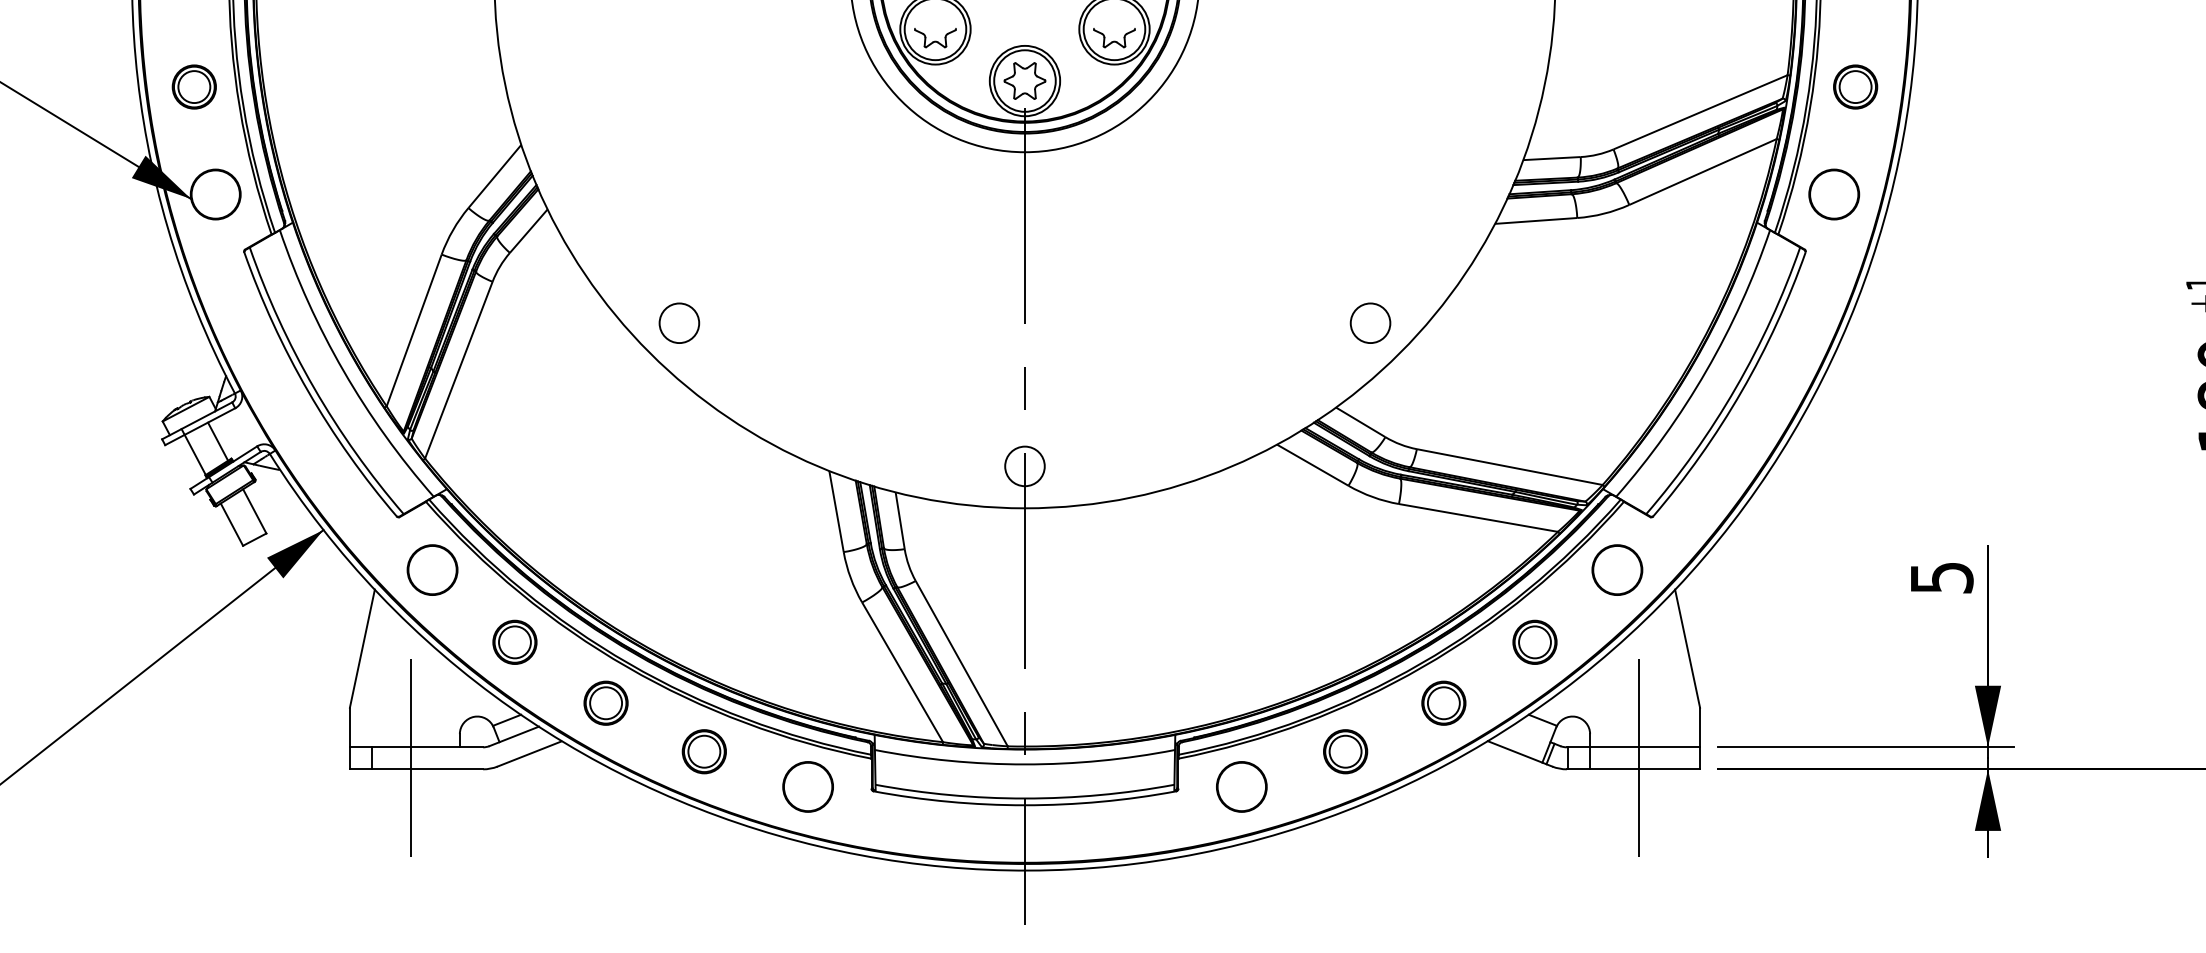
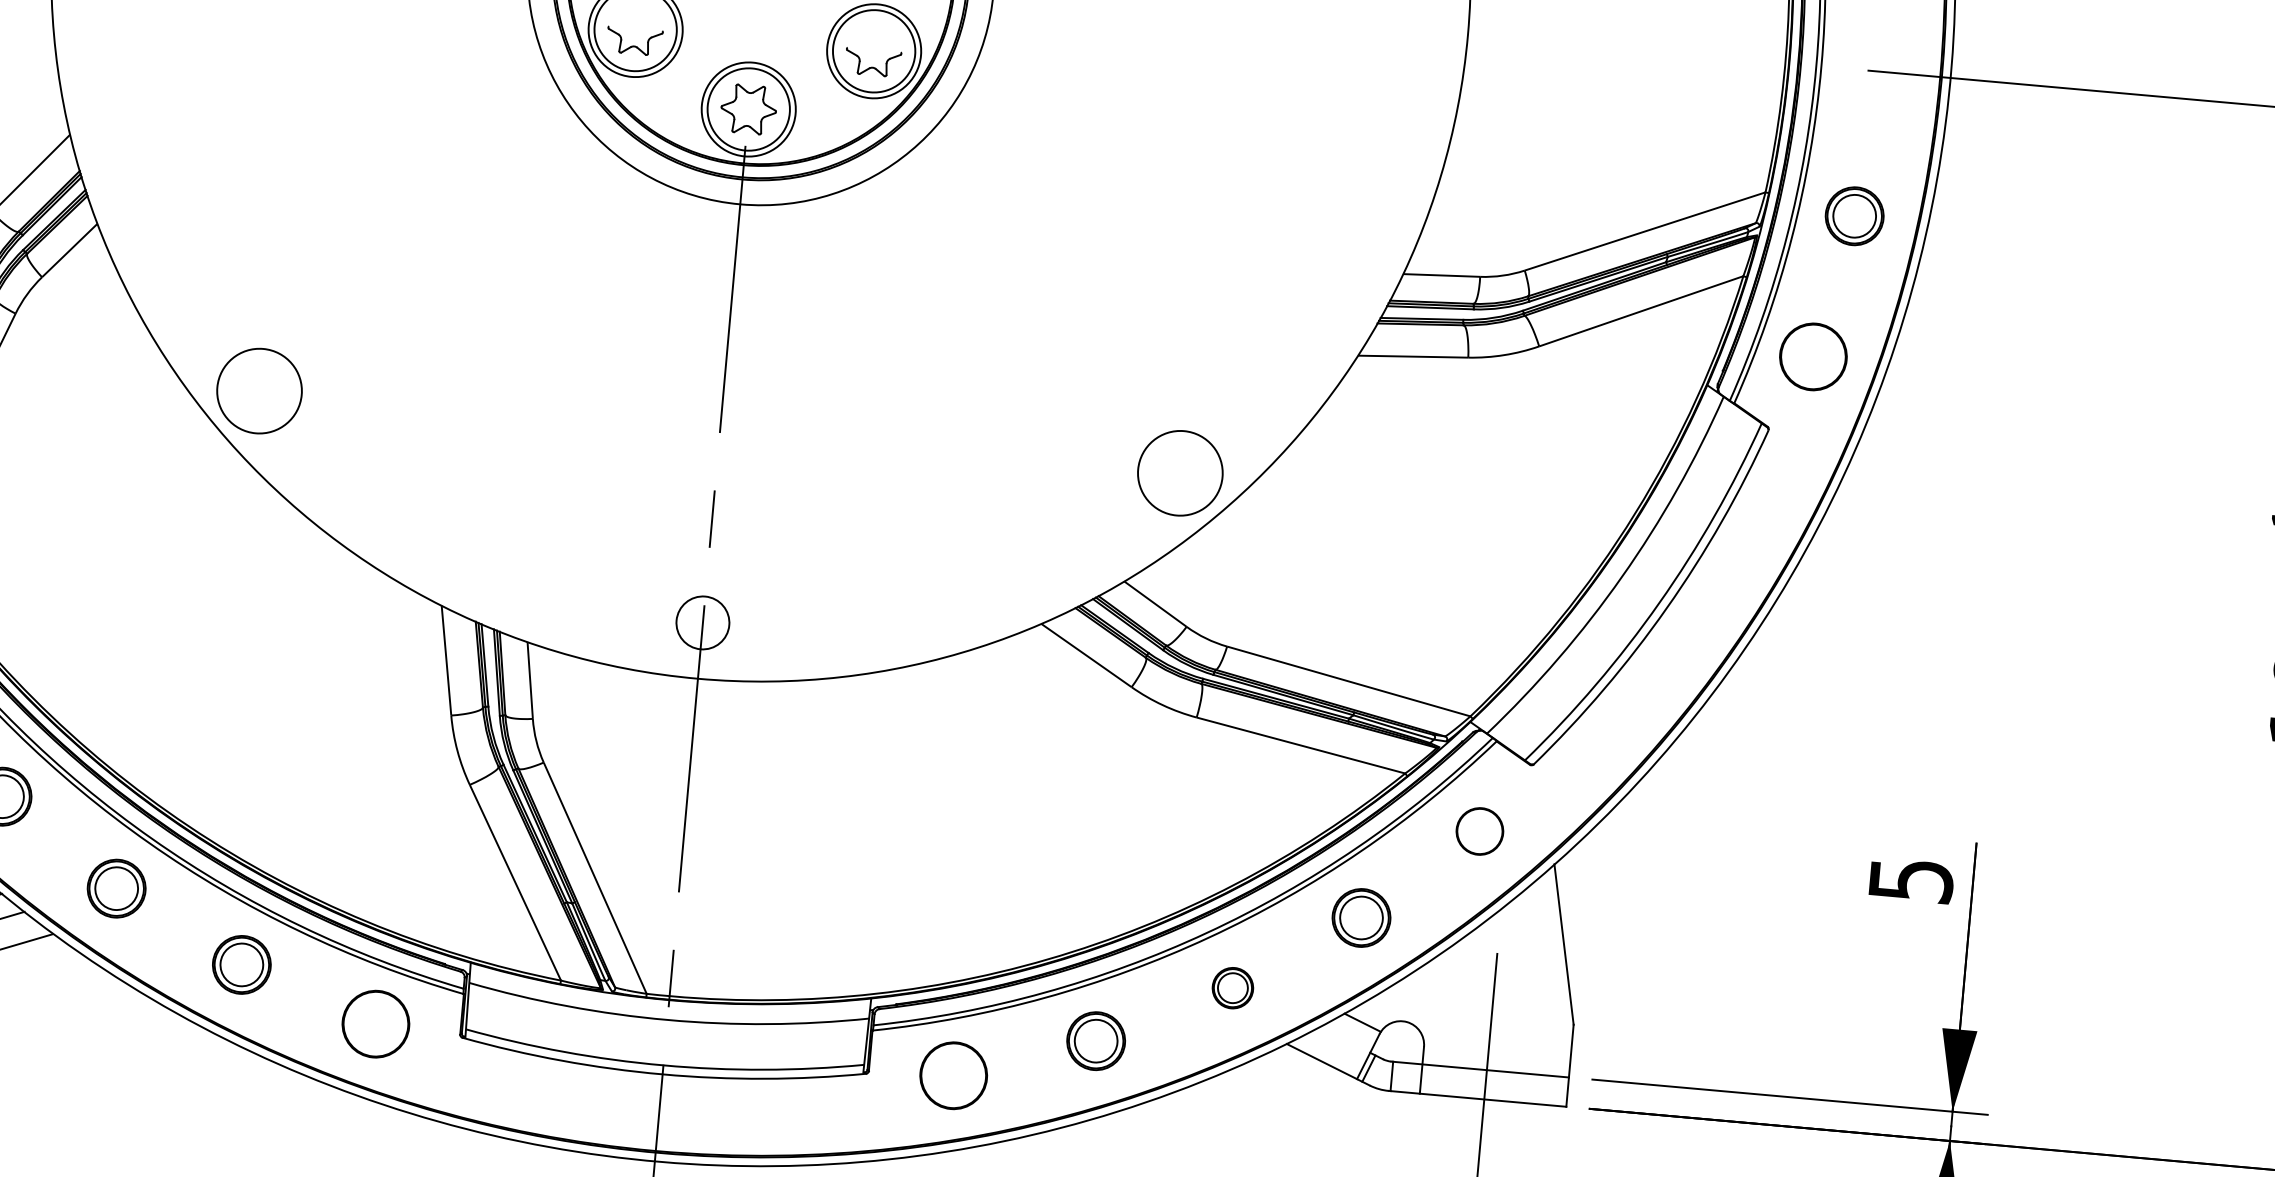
circle: (679, 323) -> (259, 391), size x1.6
circle: (1370, 323) -> (1180, 473), size x1.6
part: (1617, 569) -> (1480, 830), size x0.7
part: (1443, 702) -> (1232, 987), size x0.7

